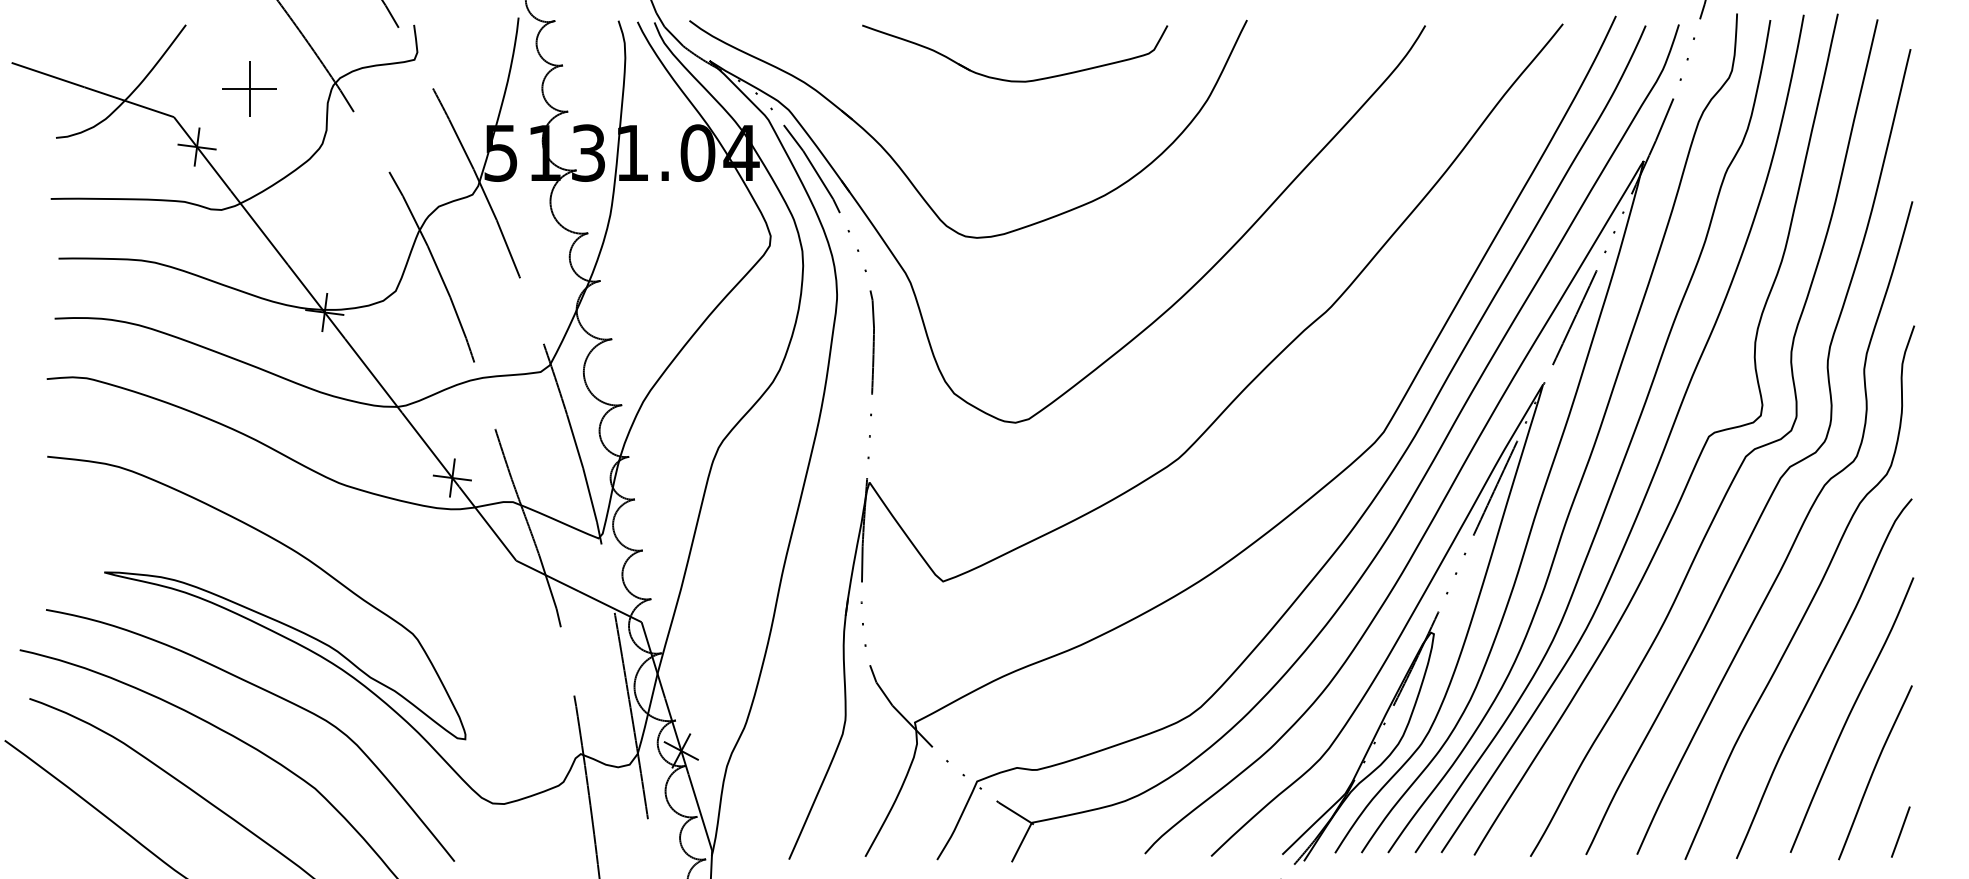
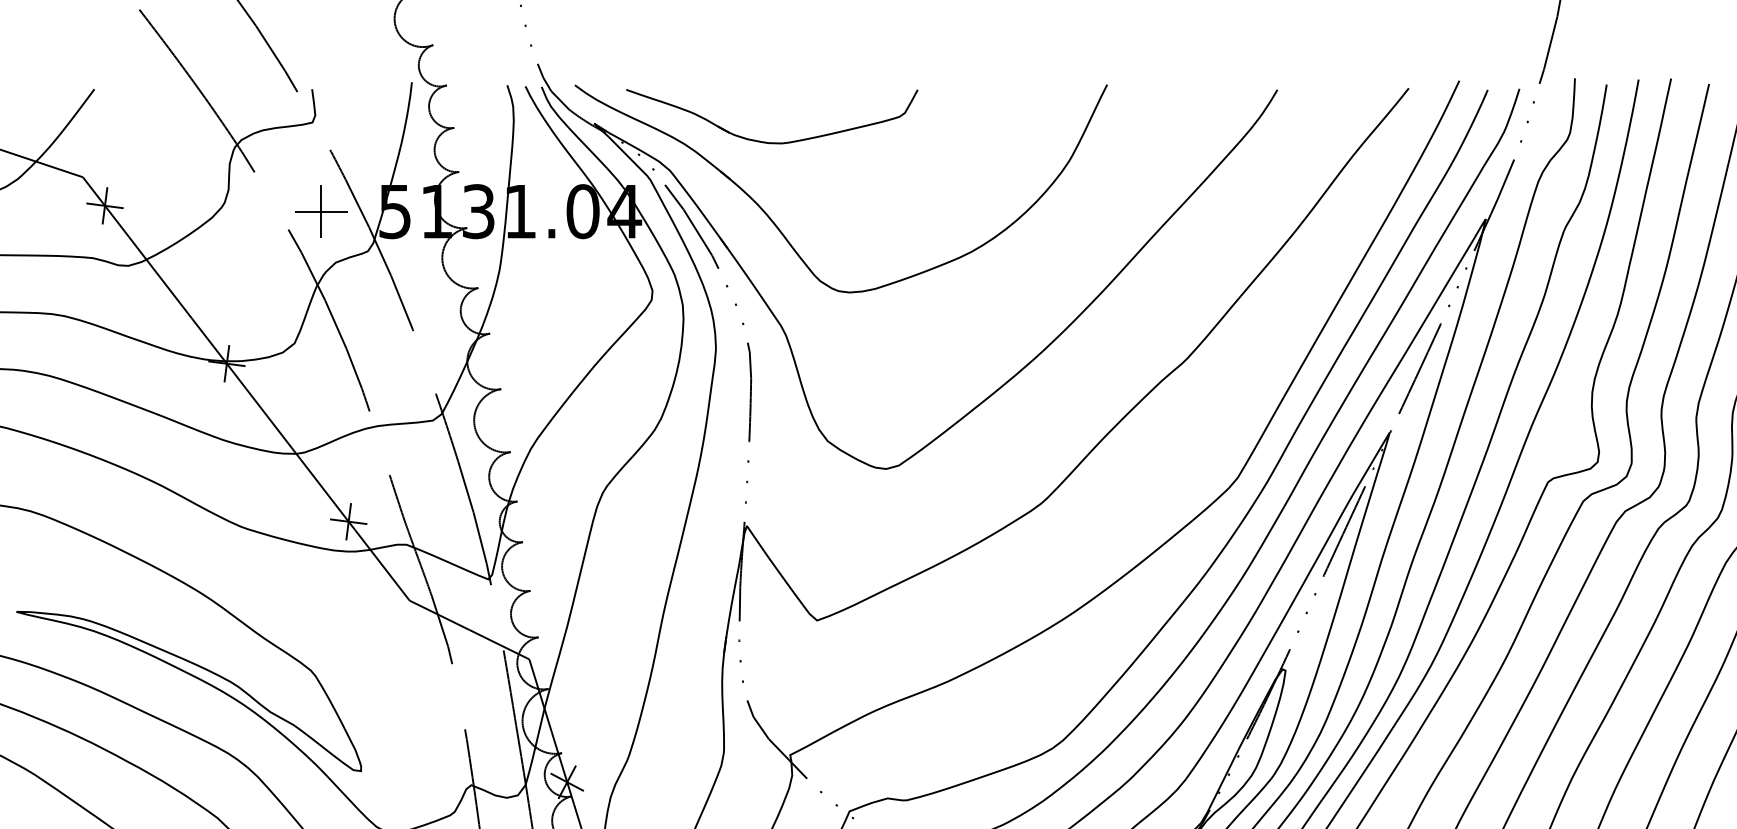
part: (1015, 80) -> (772, 142), moved
part: (249, 88) -> (321, 211), moved

